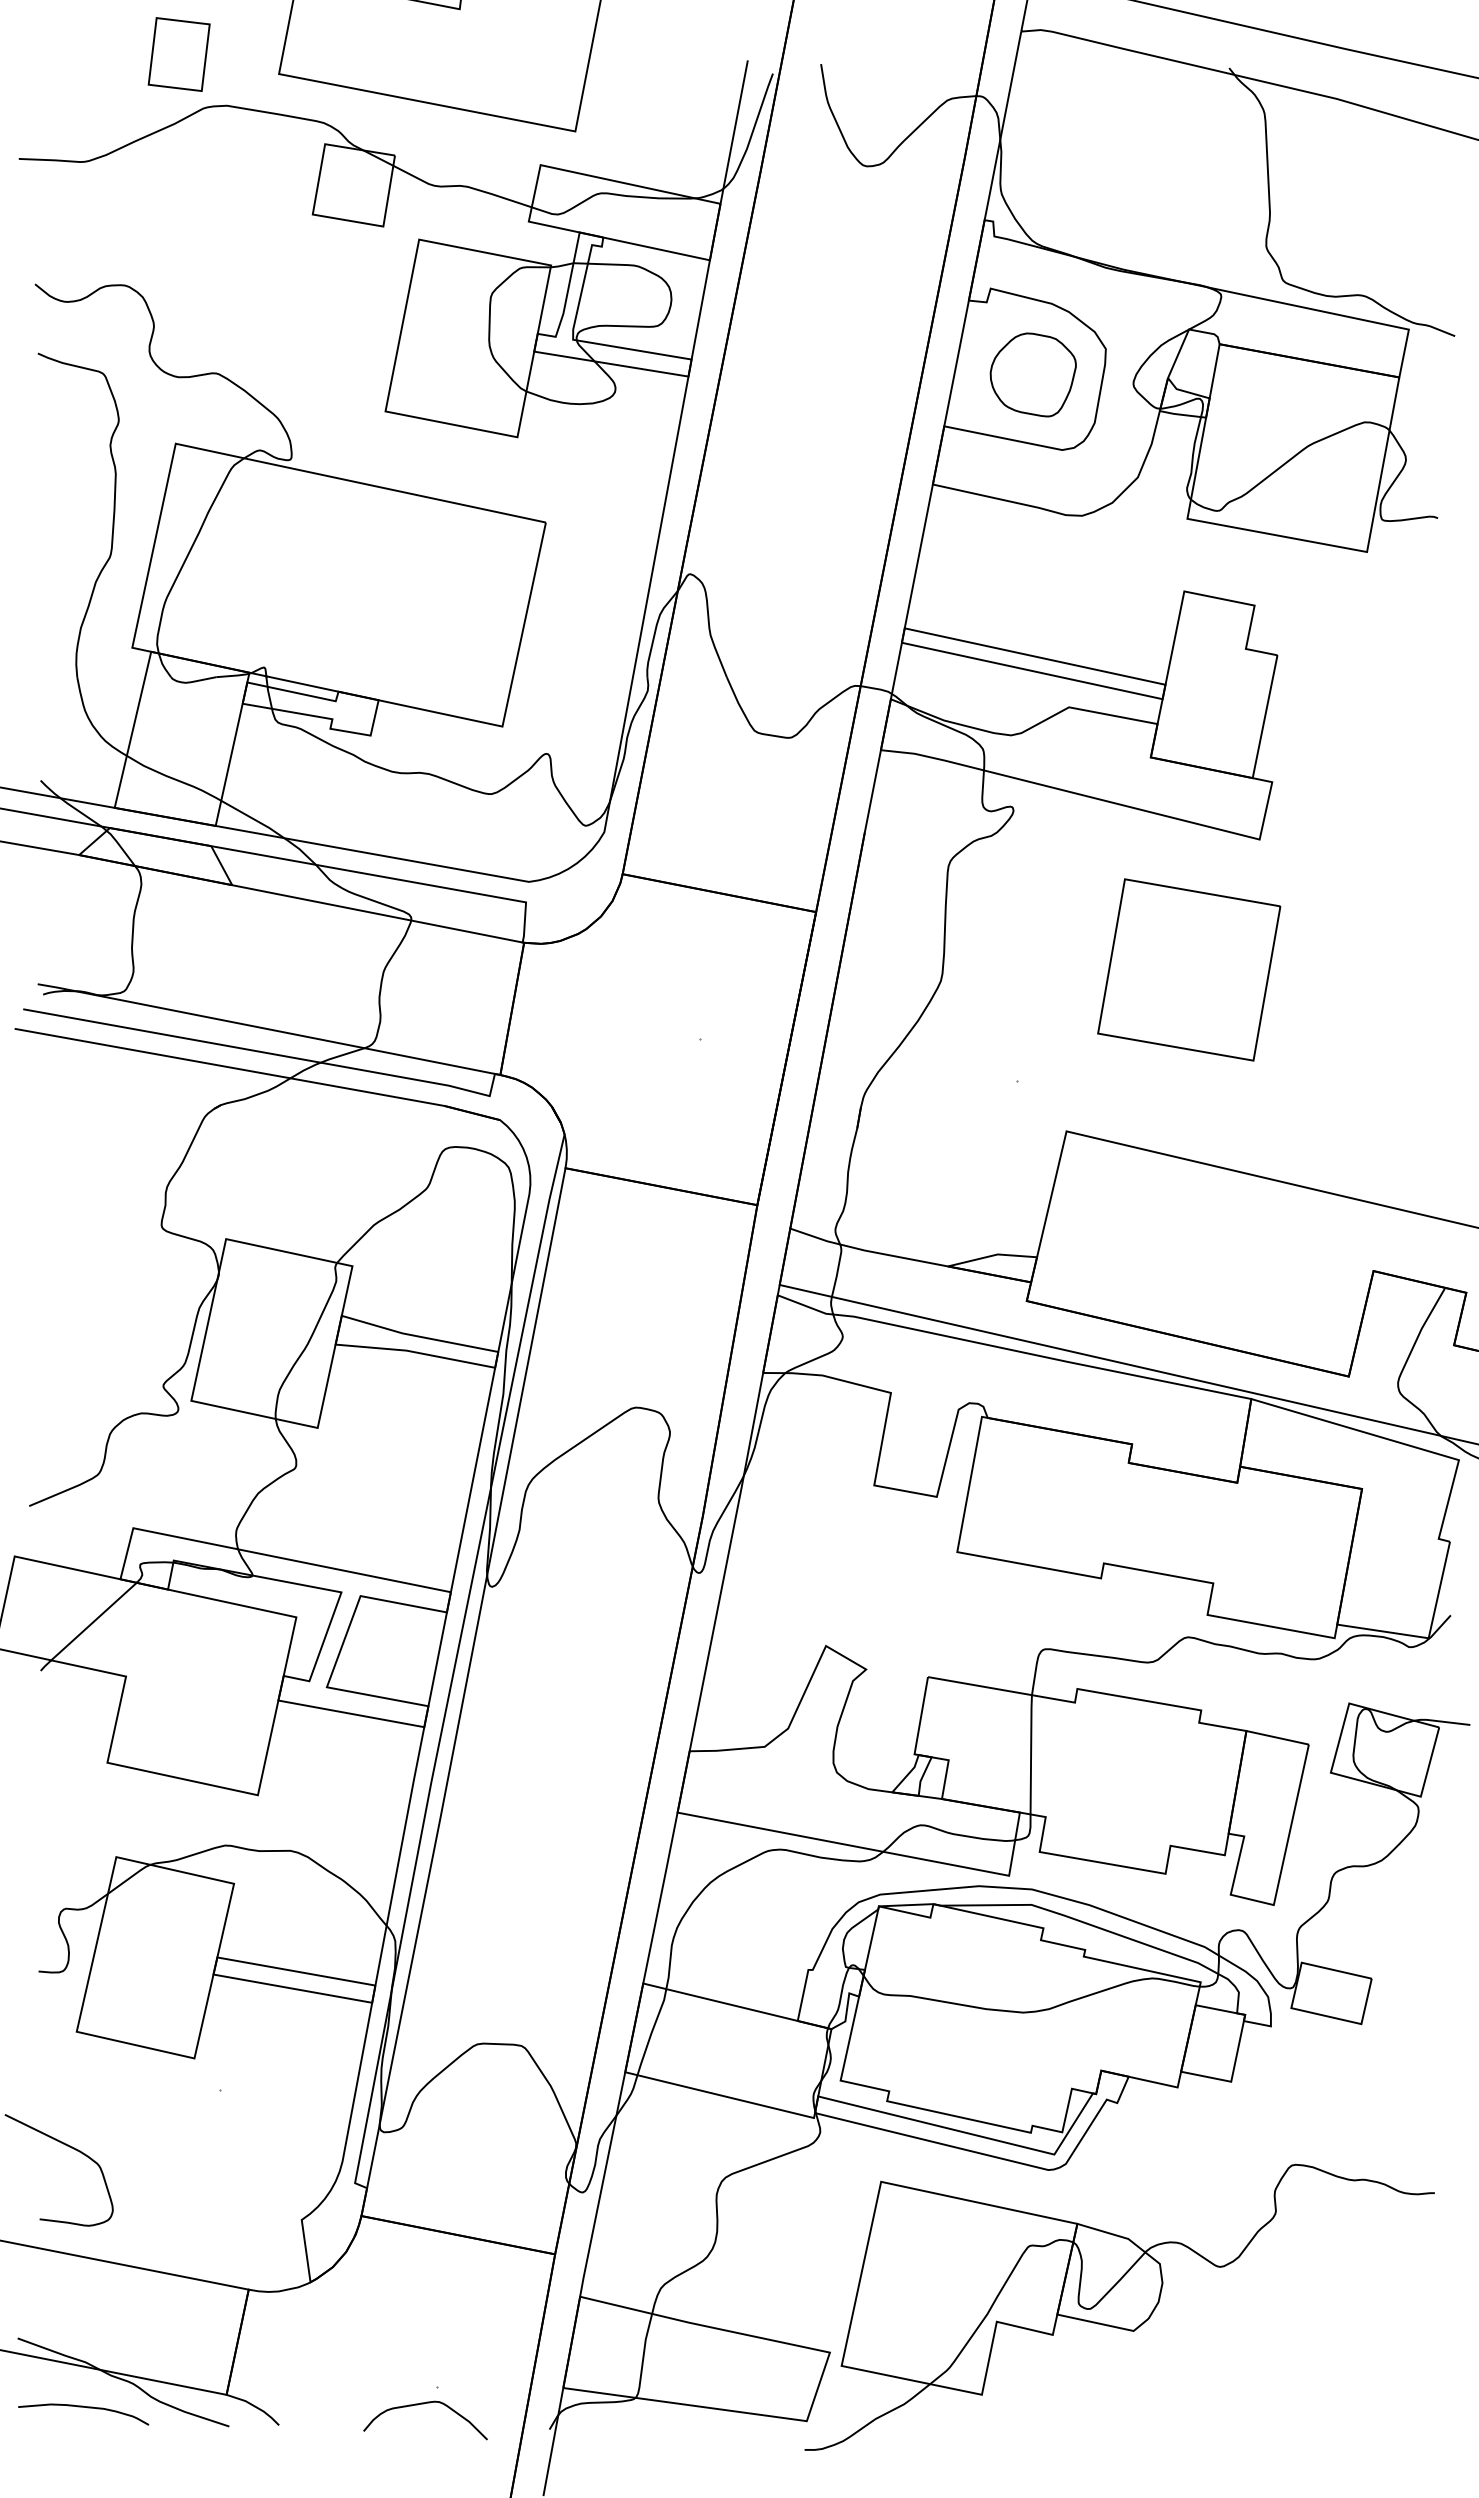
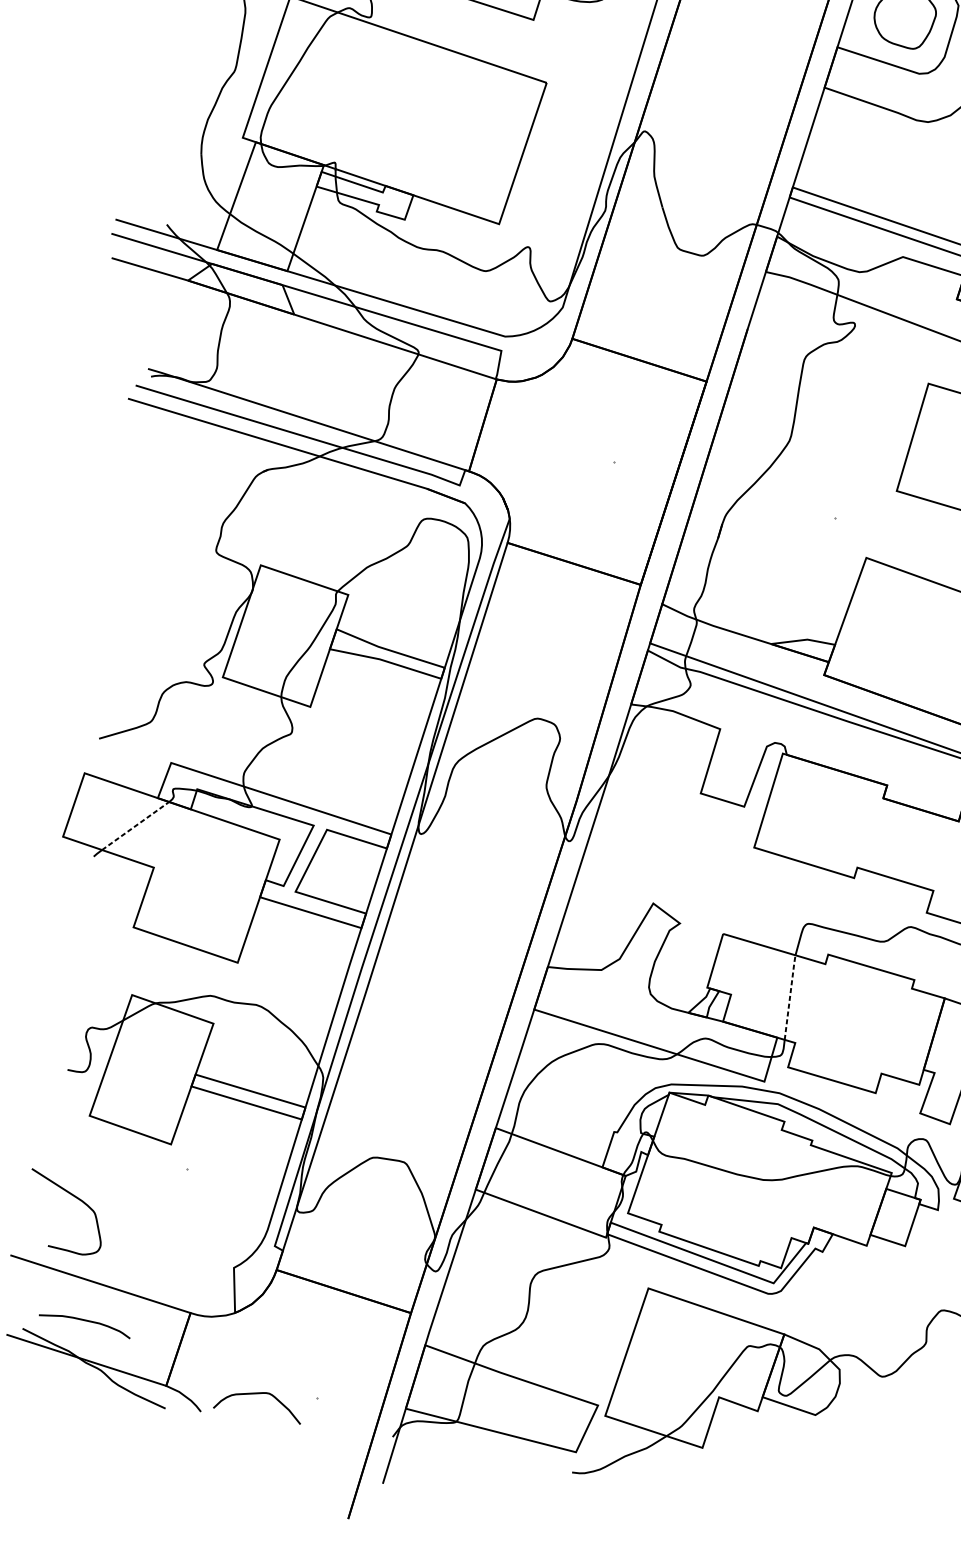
line: (94, 1621) -> (135, 826), solid -> dashed
line: (1031, 1753) -> (790, 996), solid -> dashed
curve: (424, 2404) -> (258, 1394), moved
curve: (83, 2407) -> (85, 1320), moved

